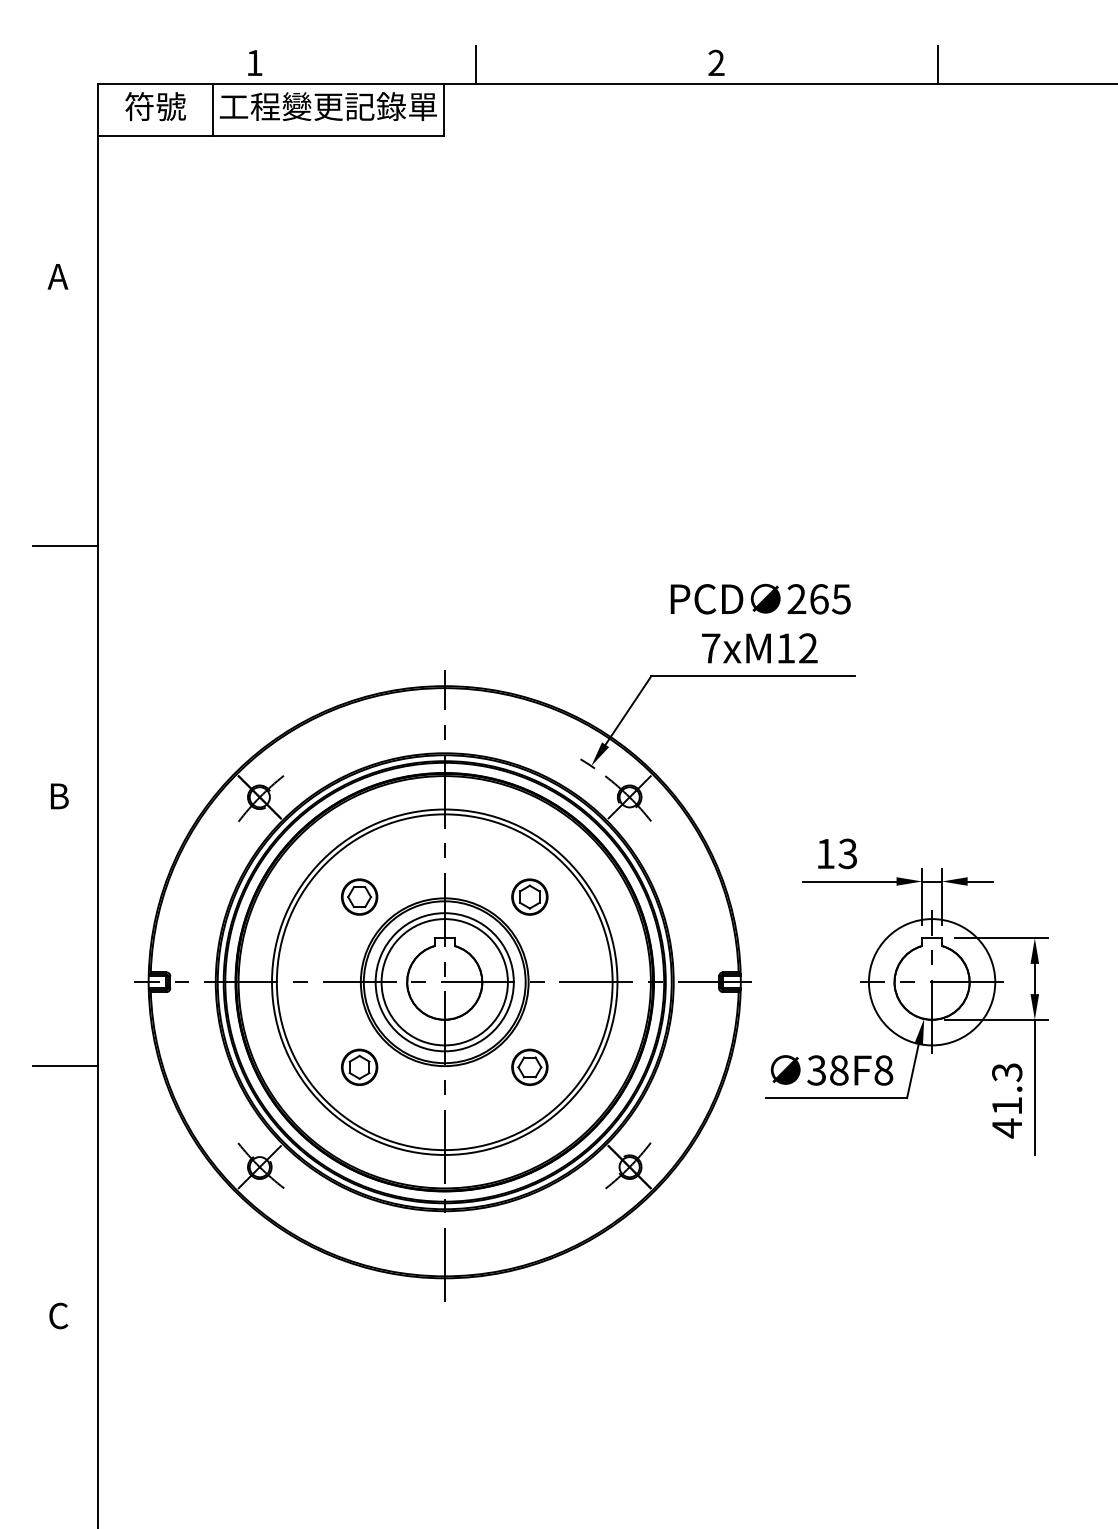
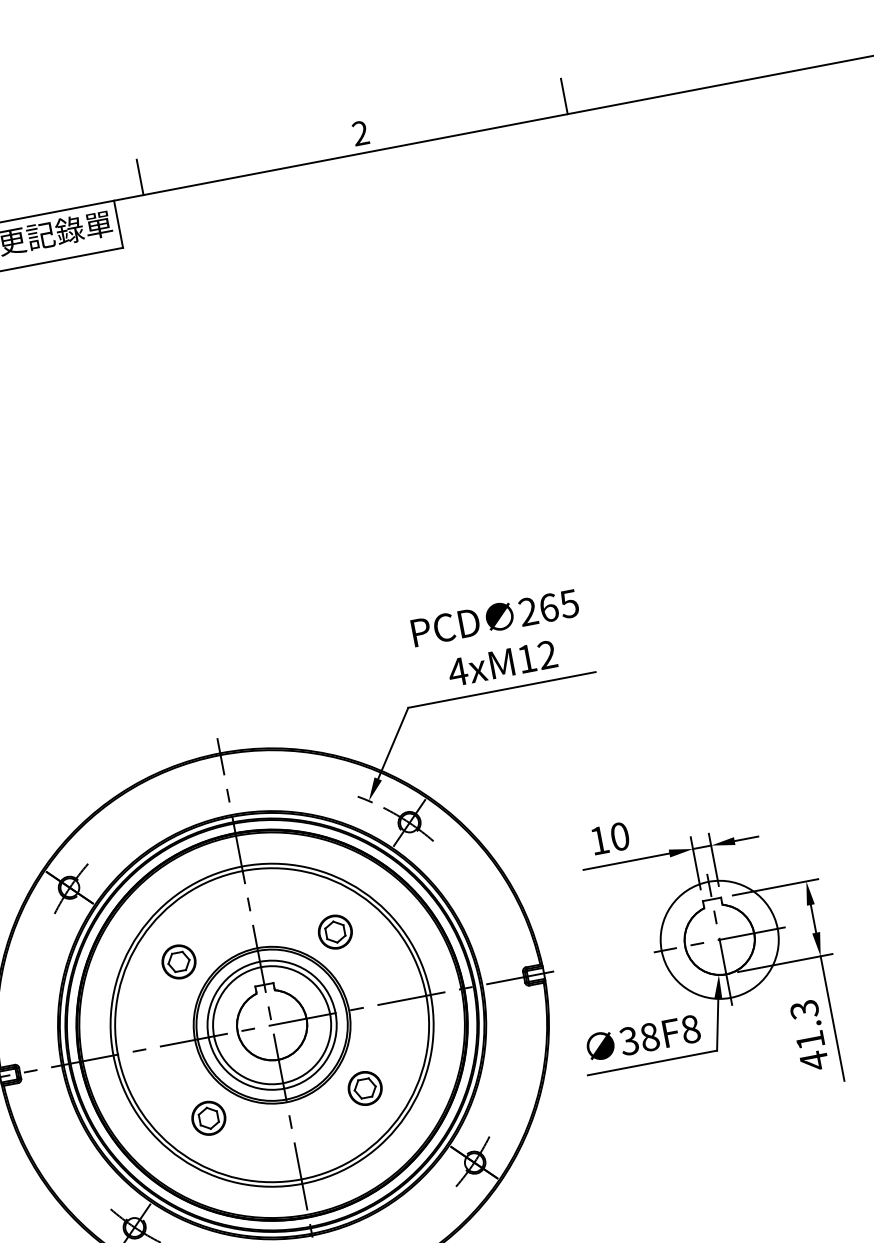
text: (710, 648) -> (457, 672), 7xM12 -> 4xM12
text: (847, 853) -> (619, 836), 13 -> 10

